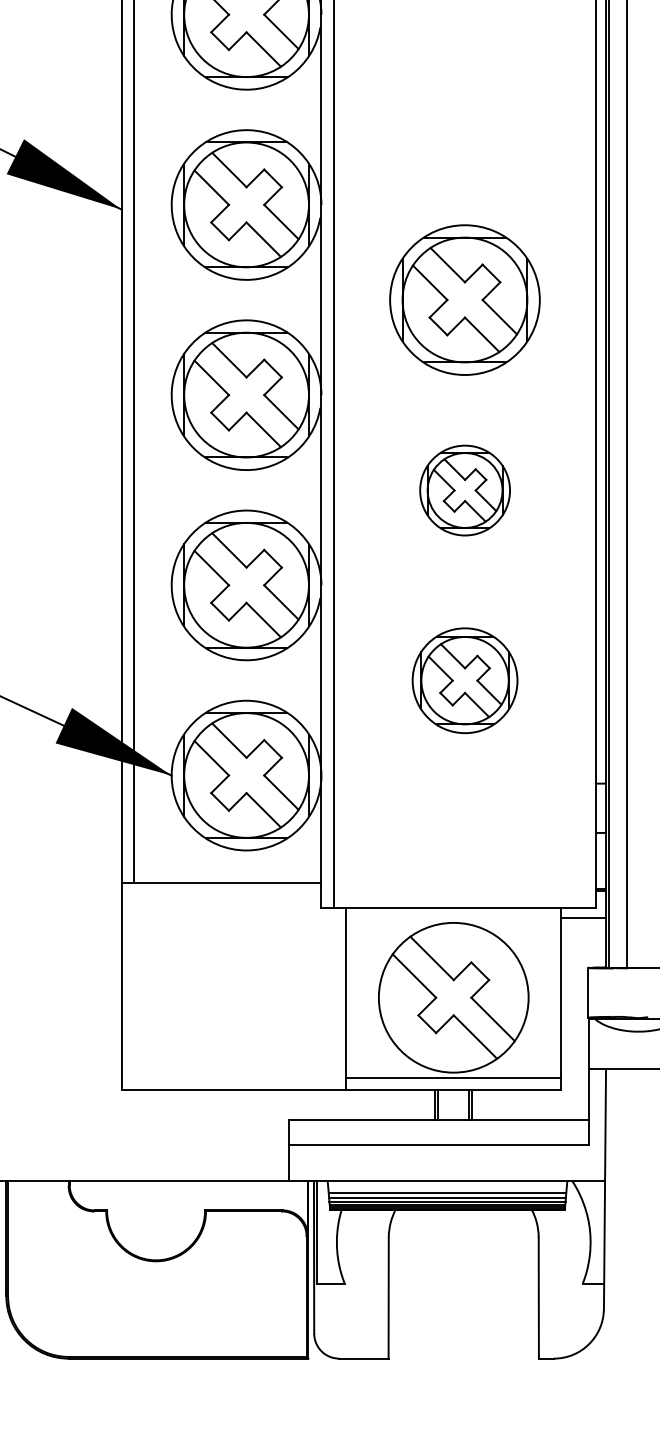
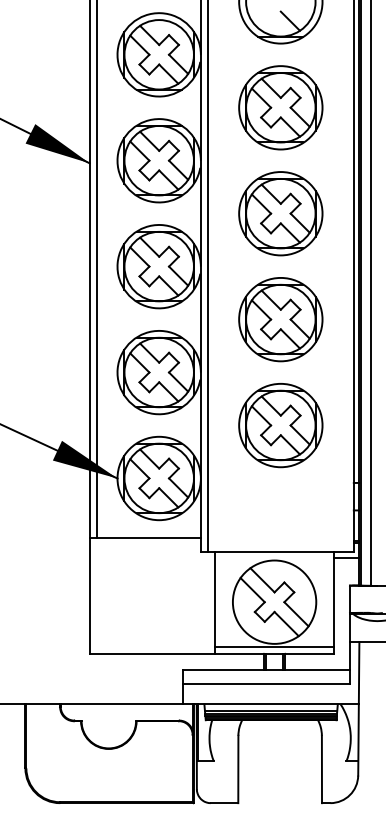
part: (464, 109) -> (280, 107), added
part: (464, 490) -> (280, 319), size x1.67
part: (464, 680) -> (280, 425), size x1.43

